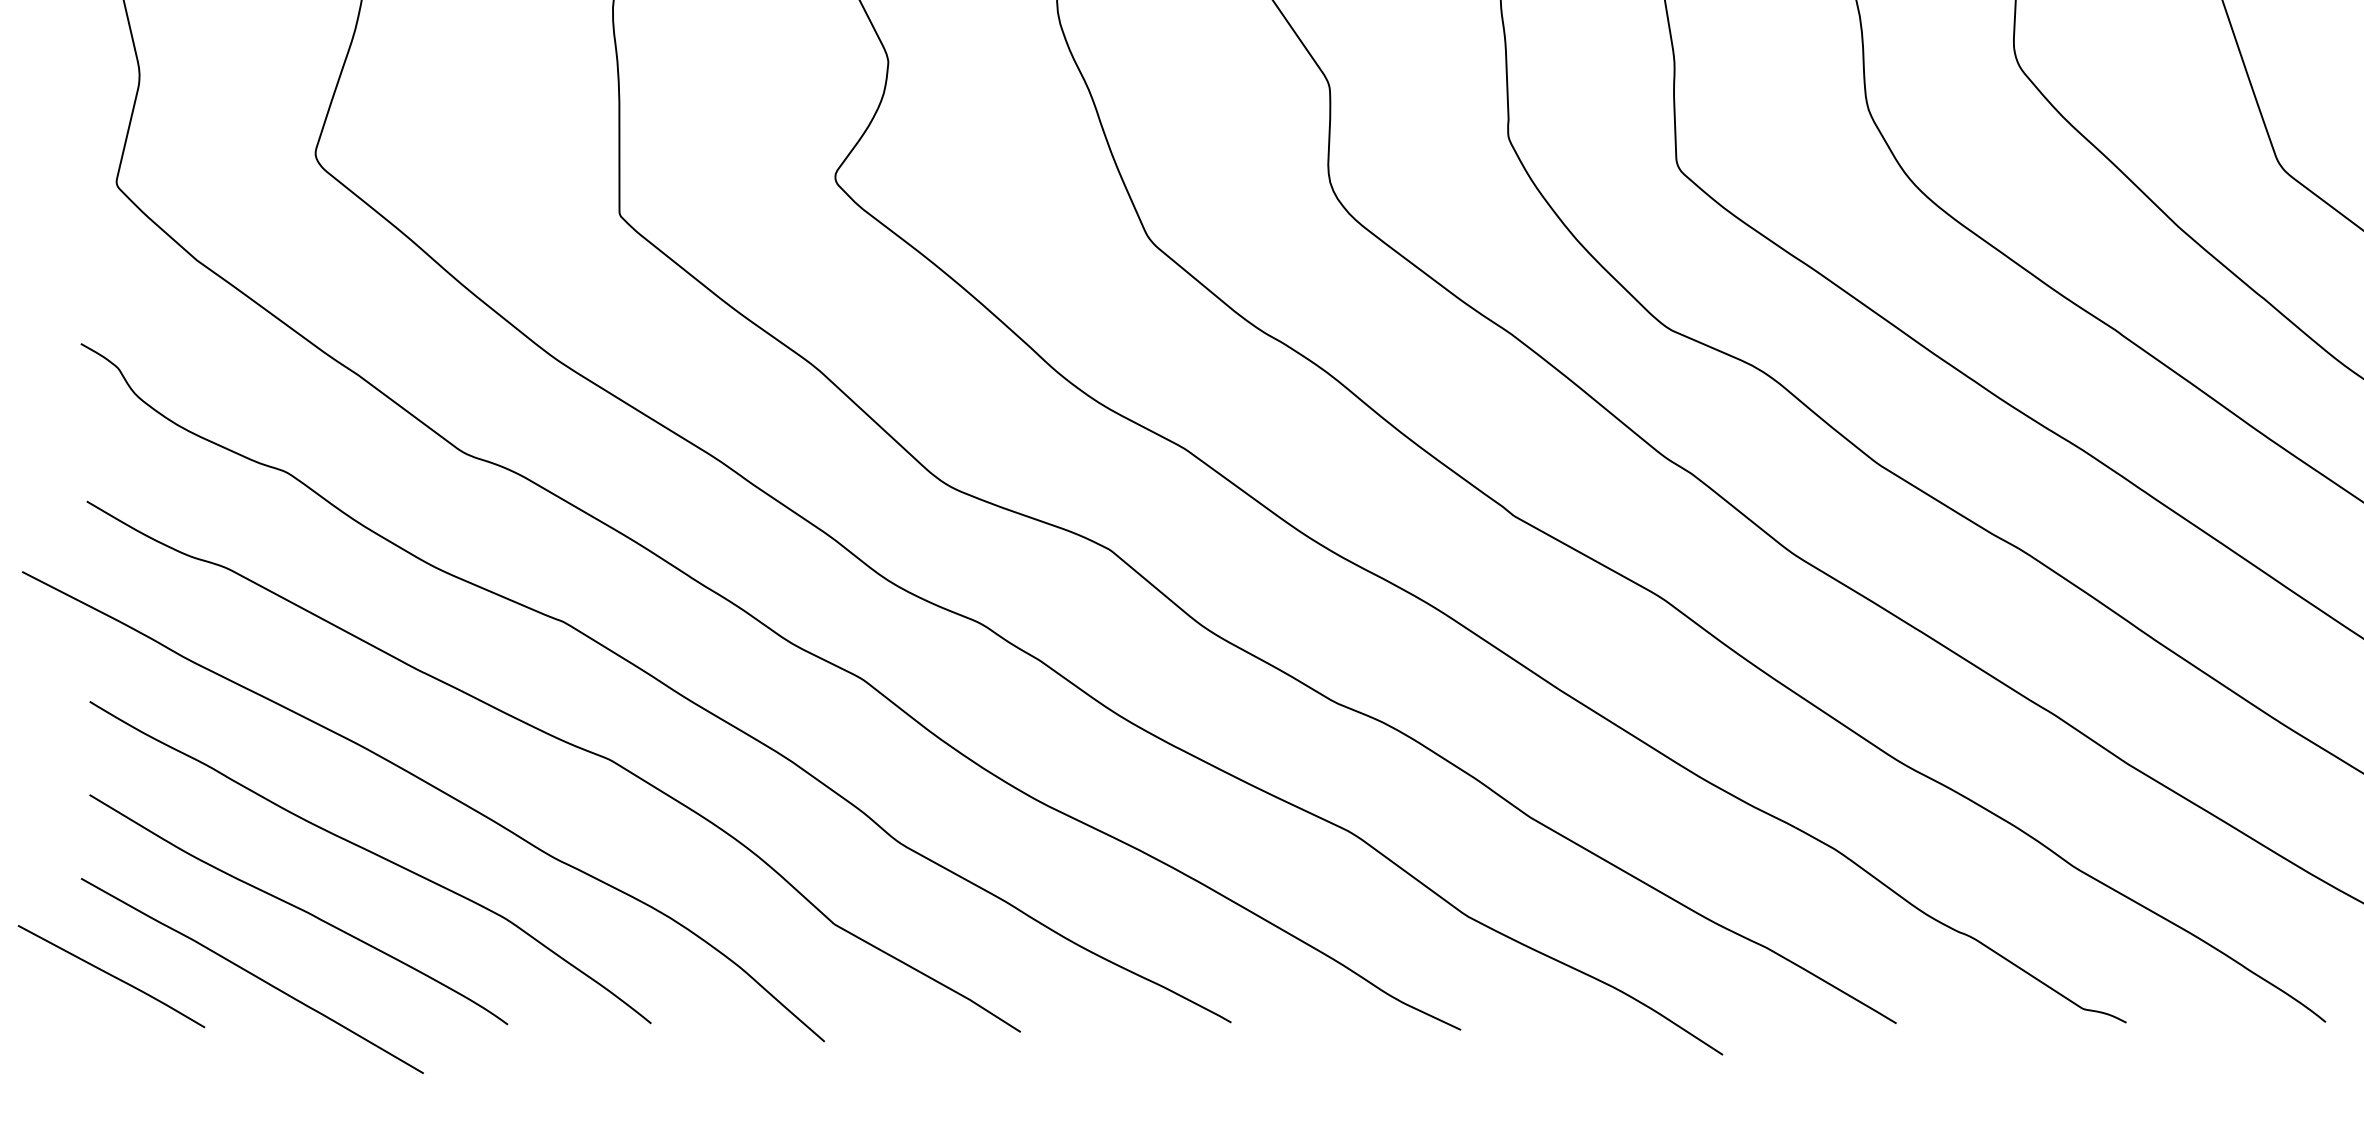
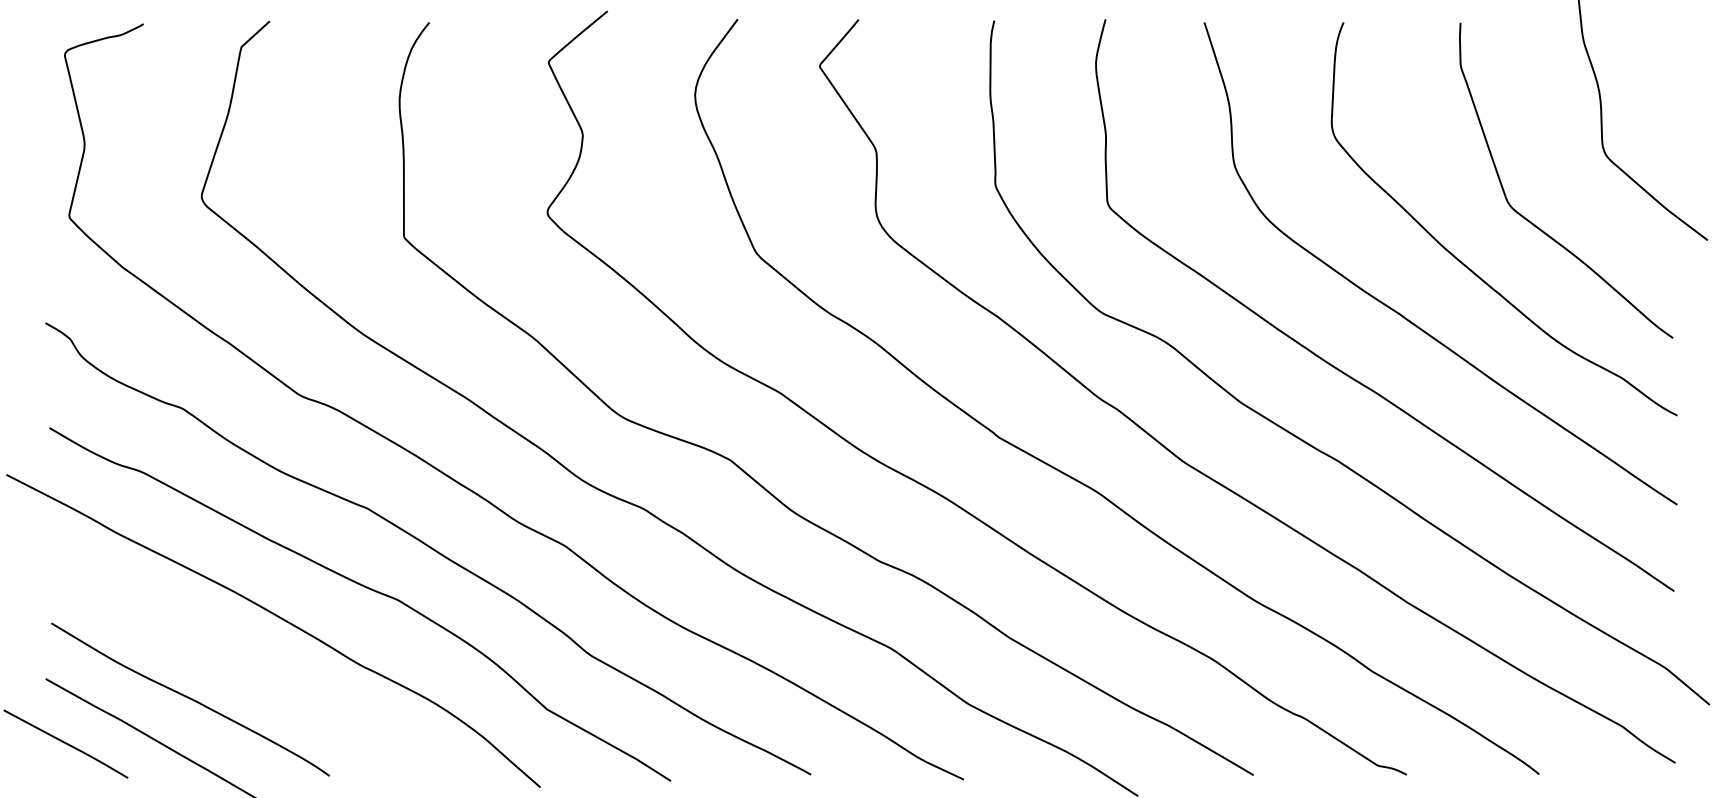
curve: (373, 855) -> (240, 663), removed

